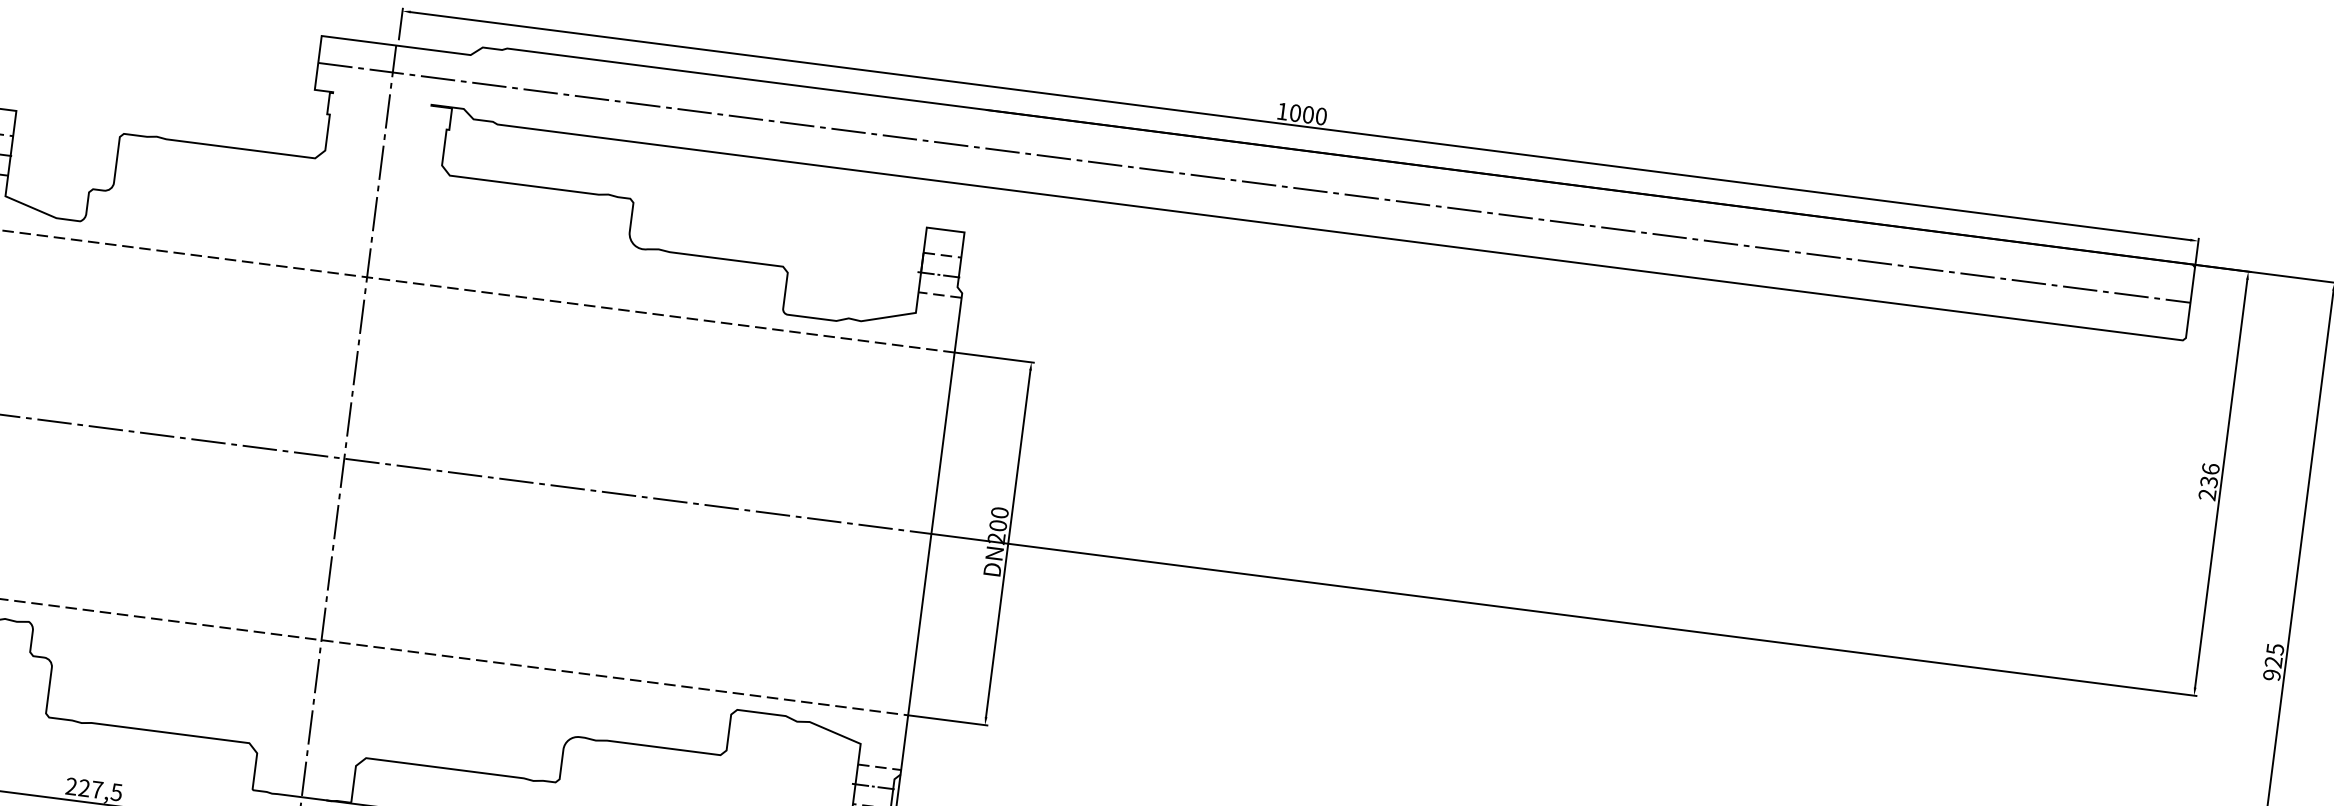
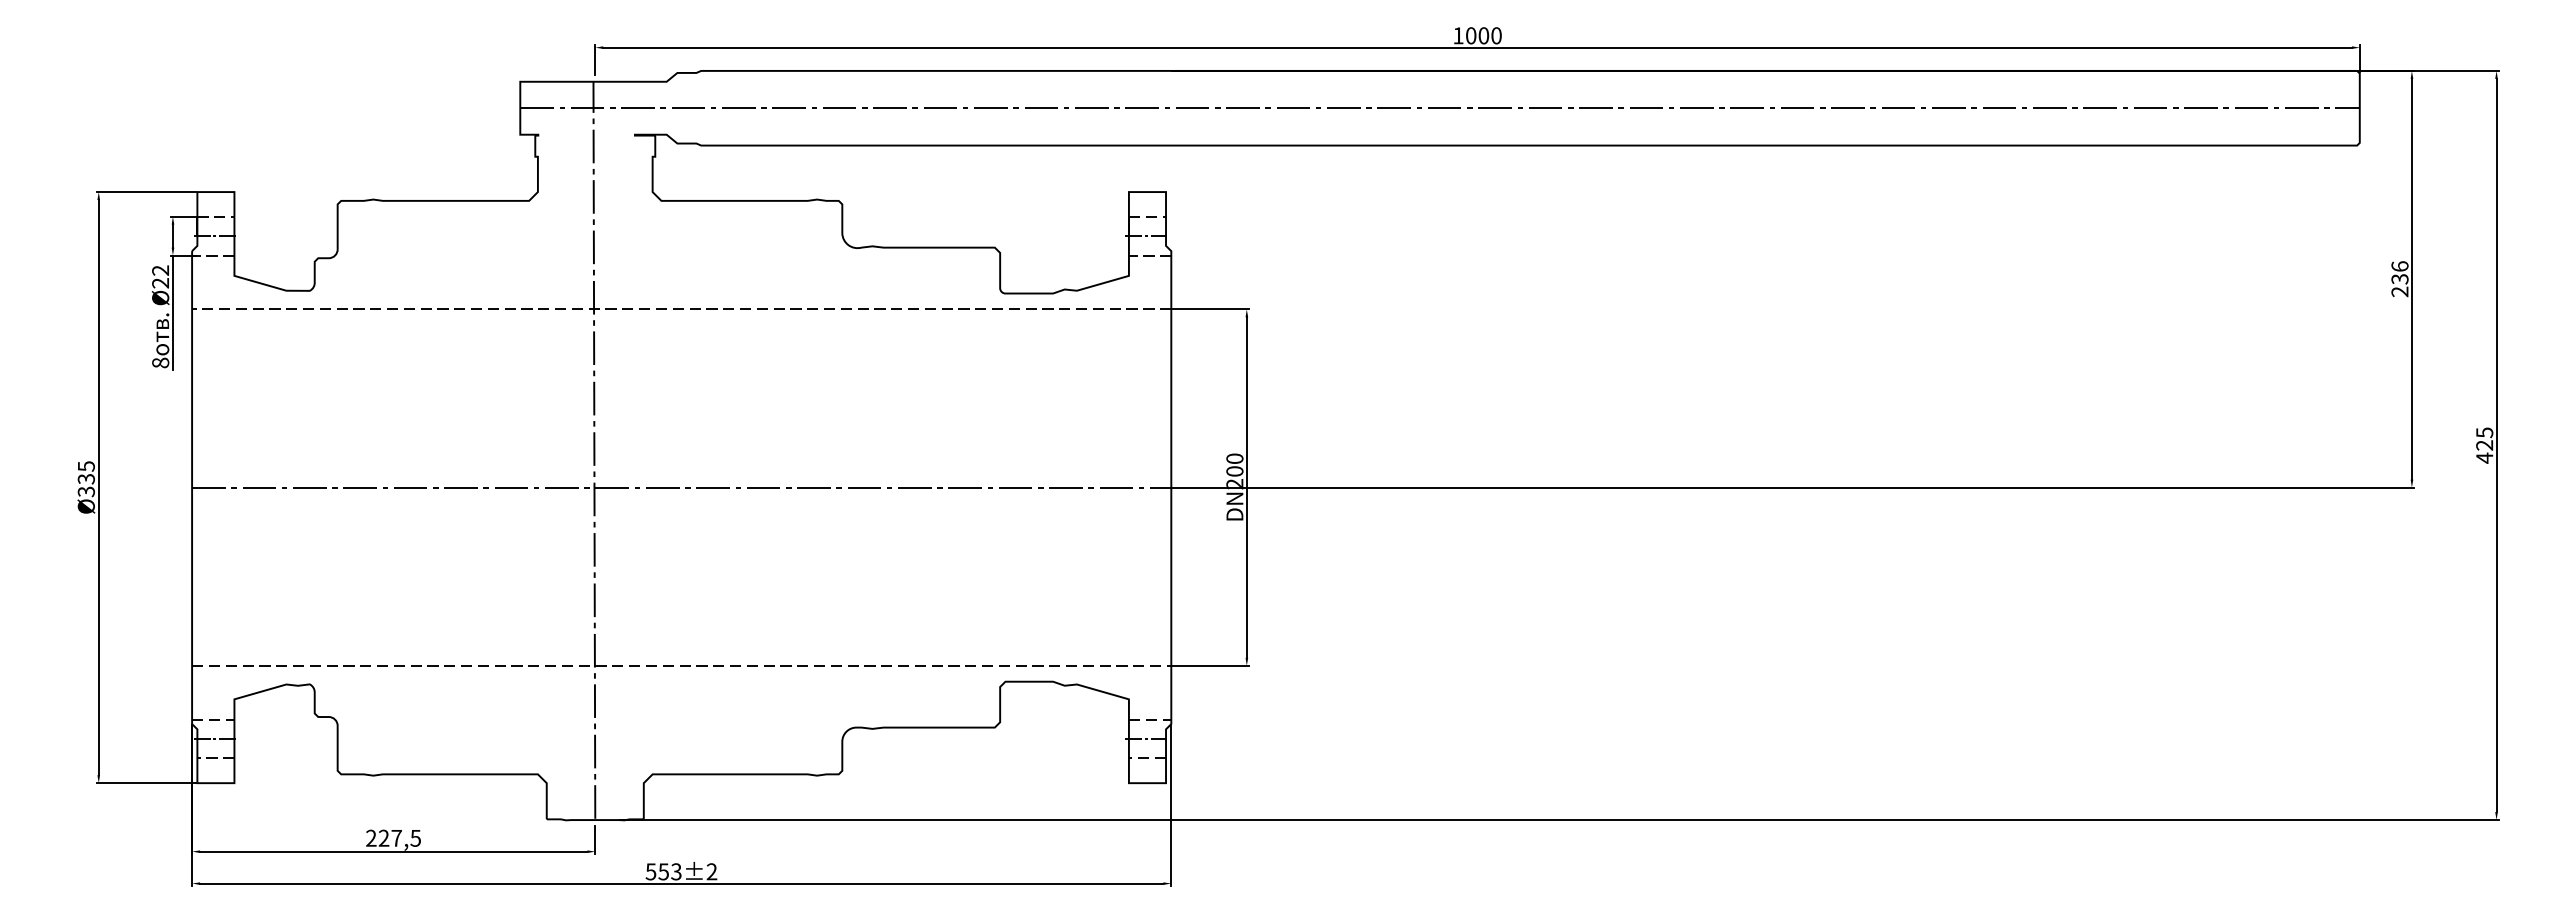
text: (2271, 674) -> (2484, 457), 925 -> 425

